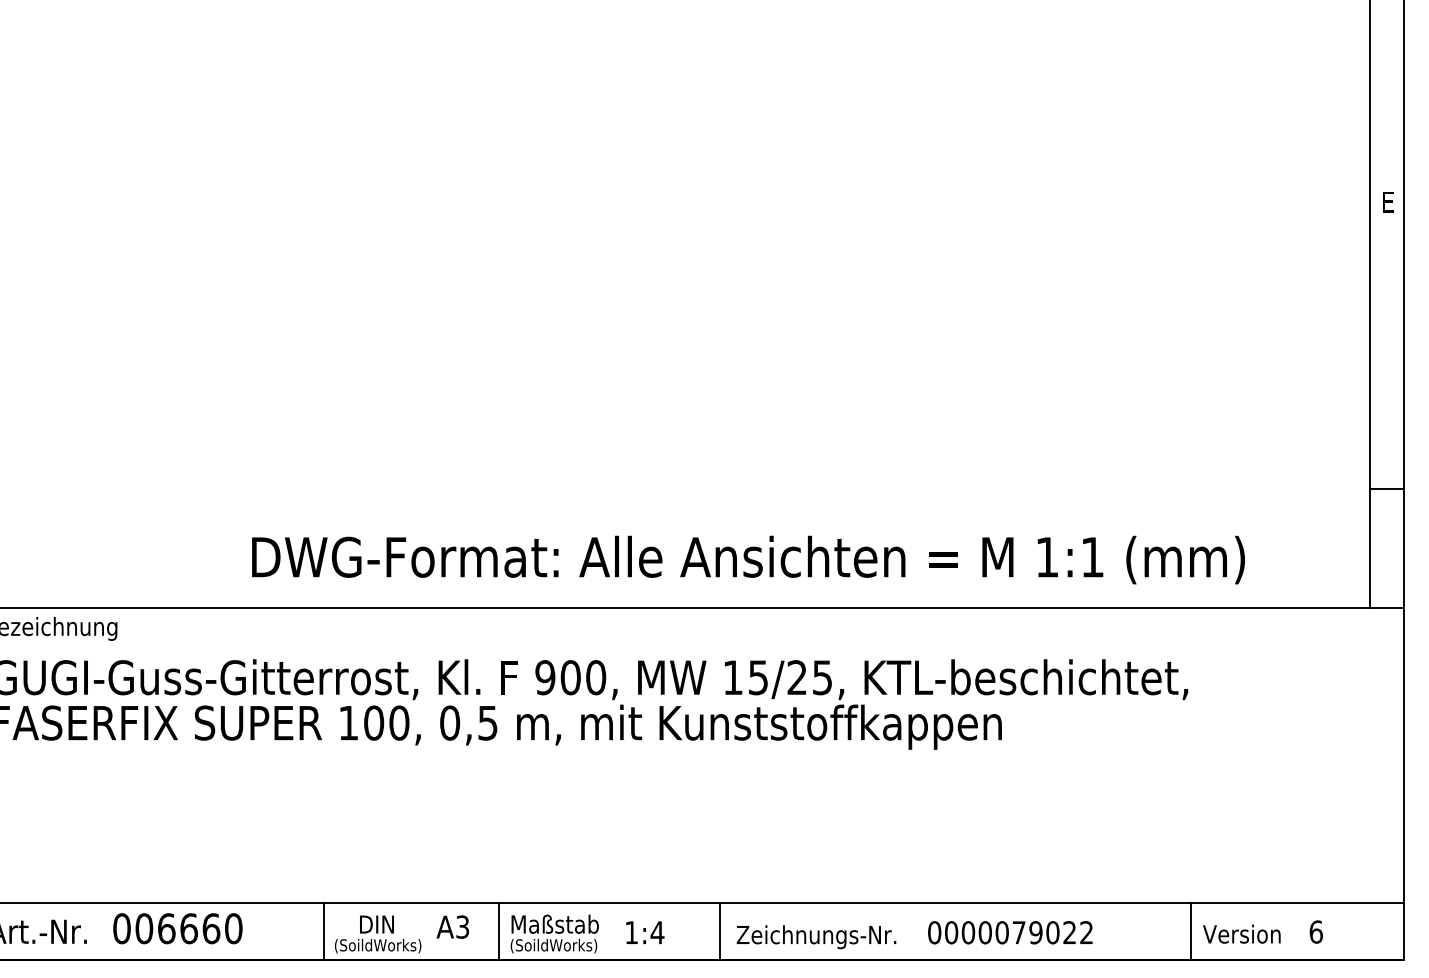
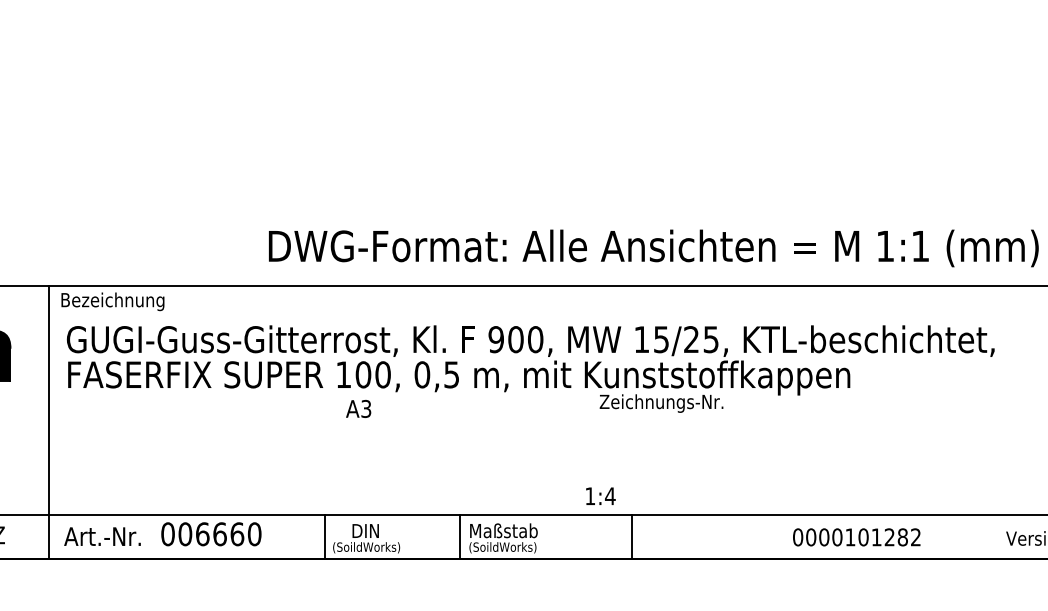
text: (452, 926) -> (358, 408), moved
line: (1190, 931) -> (996, 536), removed
text: (645, 932) -> (601, 496), moved
text: (1035, 932) -> (876, 537), 0000079022 -> 0000101282
text: (816, 937) -> (661, 403), moved

